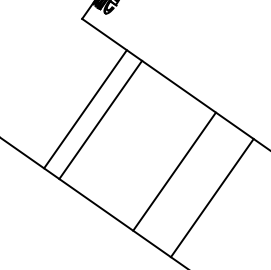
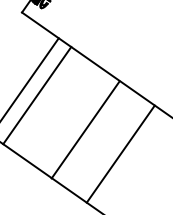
line: (174, 171) -> (85, 129), moved
line: (211, 198) -> (120, 154), moved

